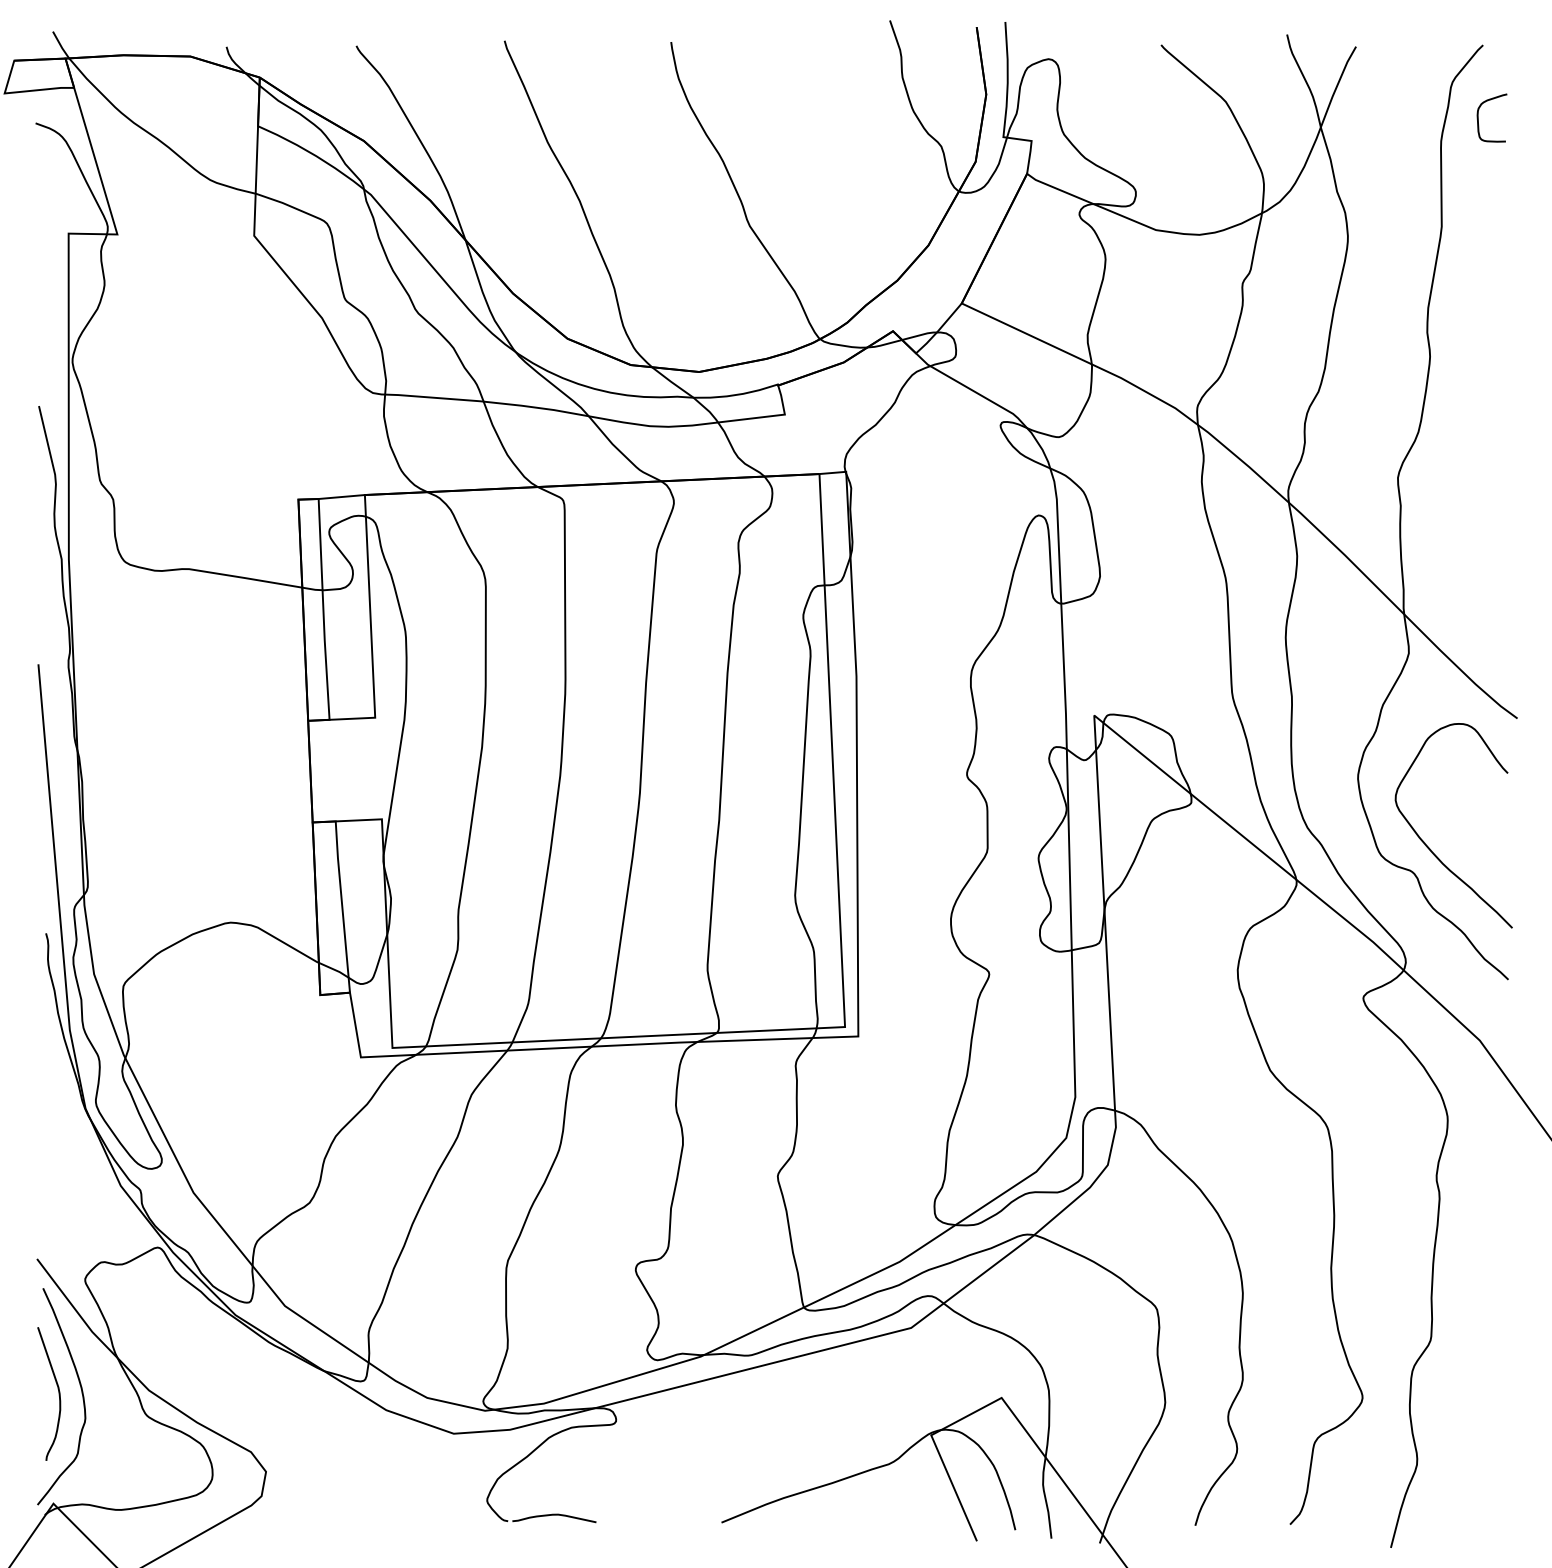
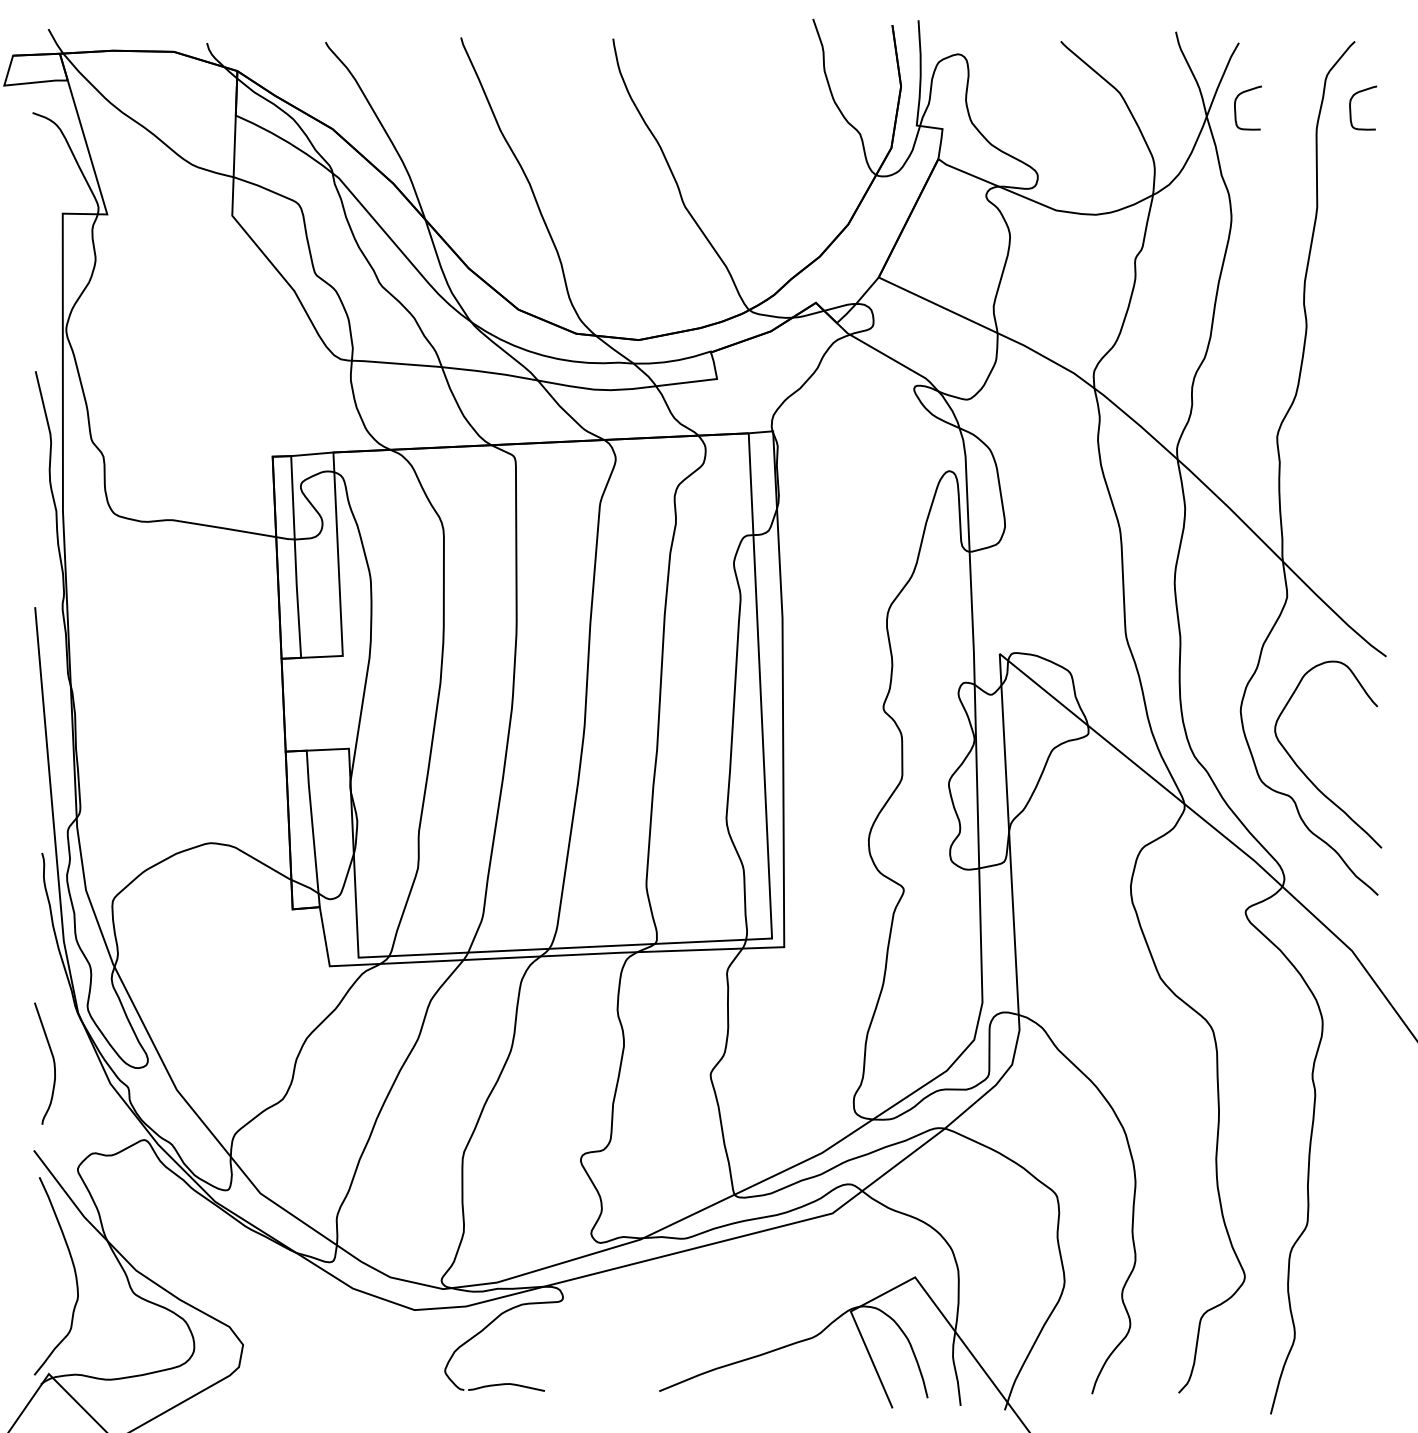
curve: (1352, 117) -> (1235, 107), added
curve: (57, 1389) -> (52, 1059), moved

